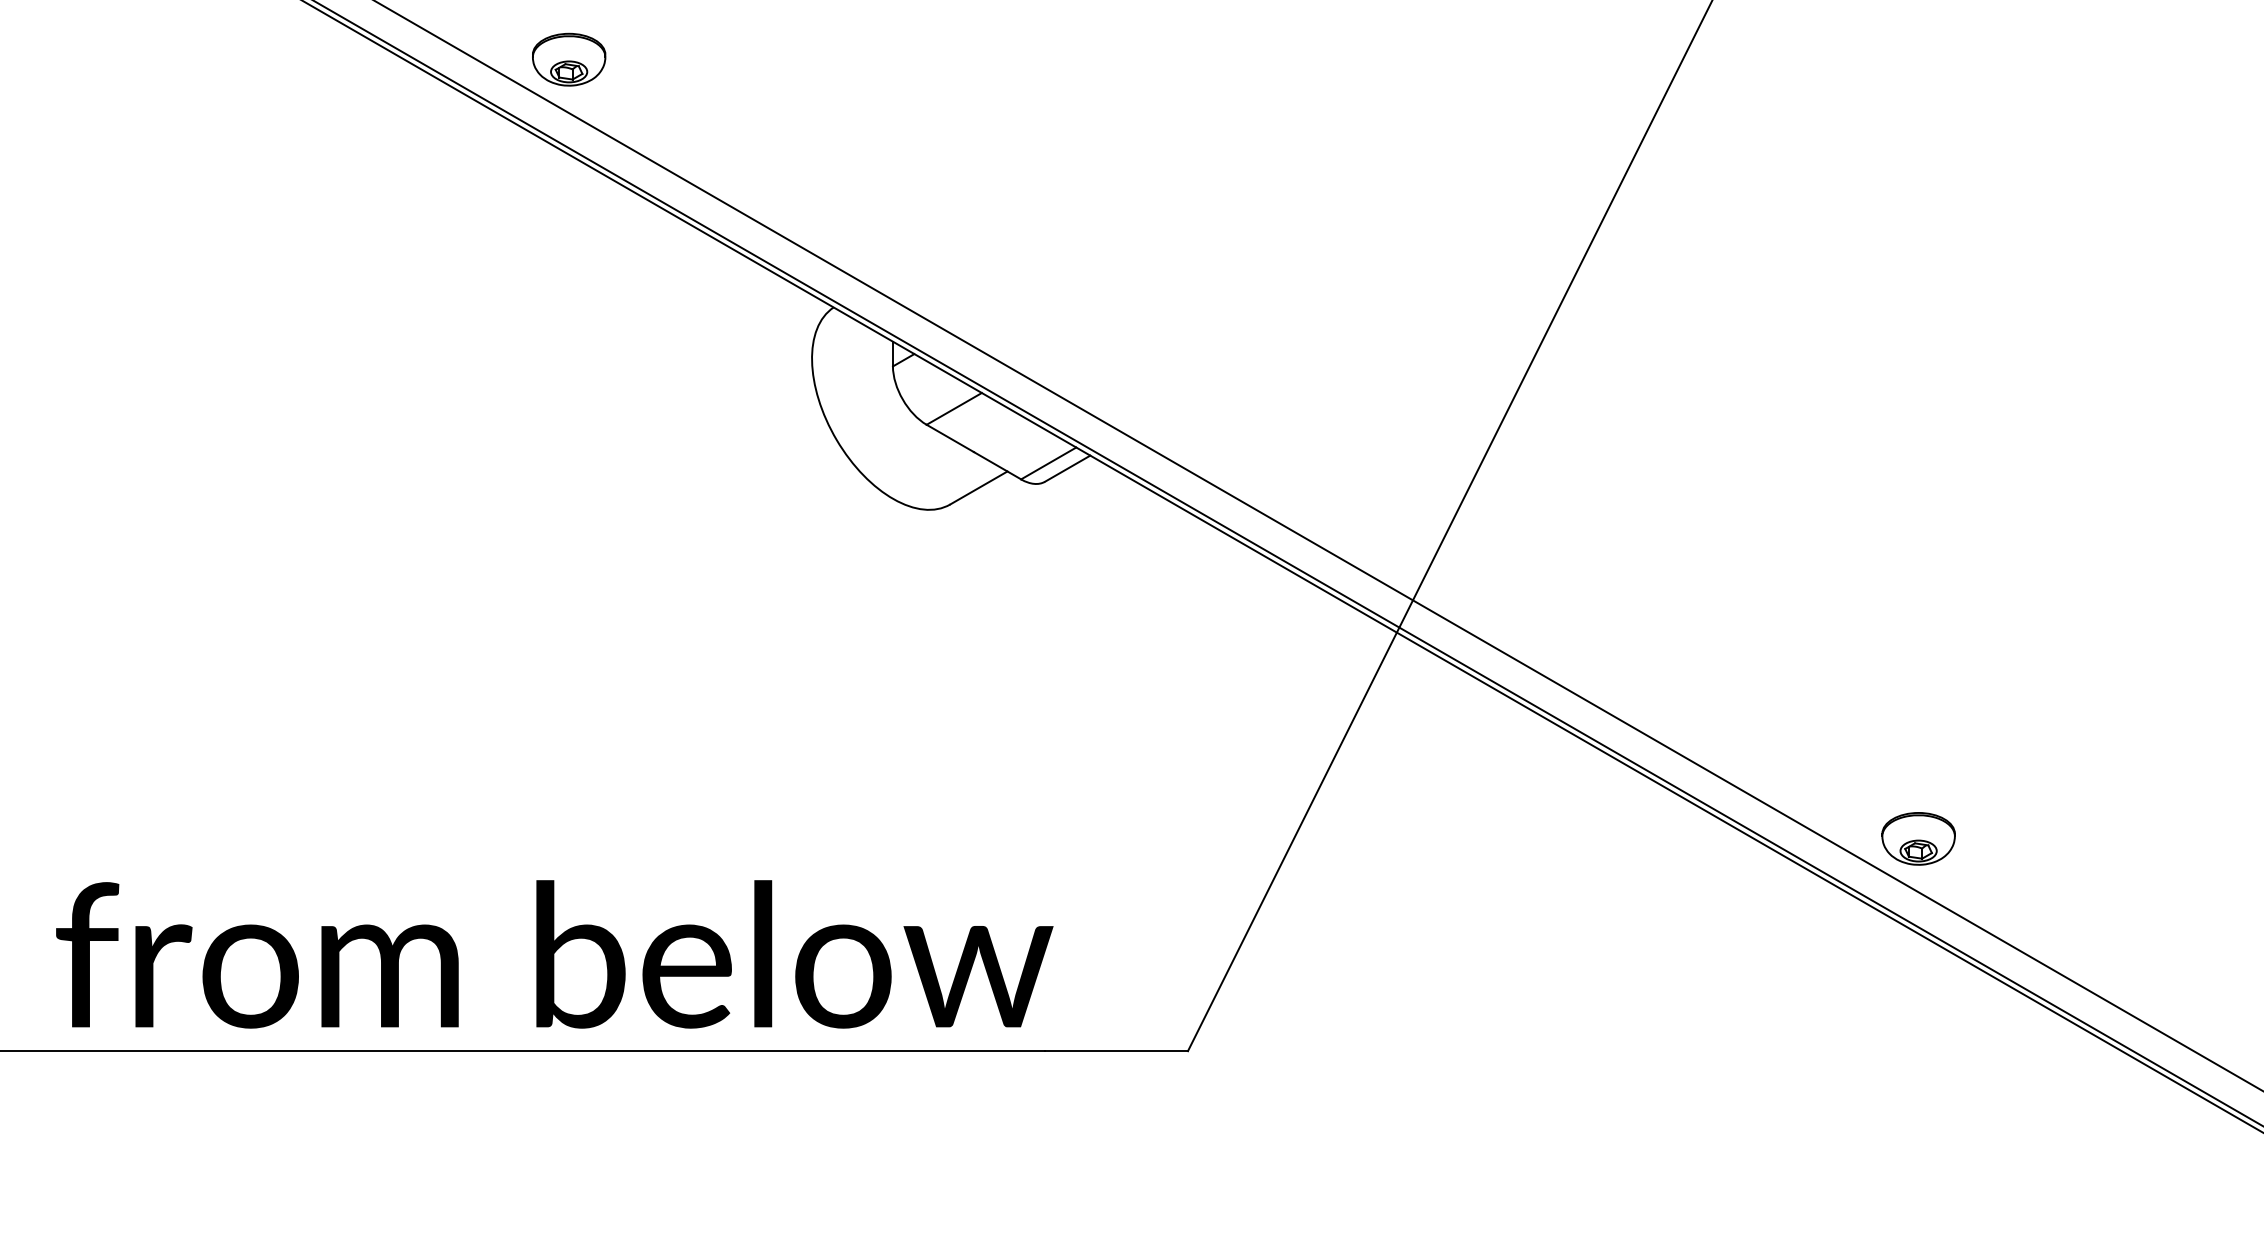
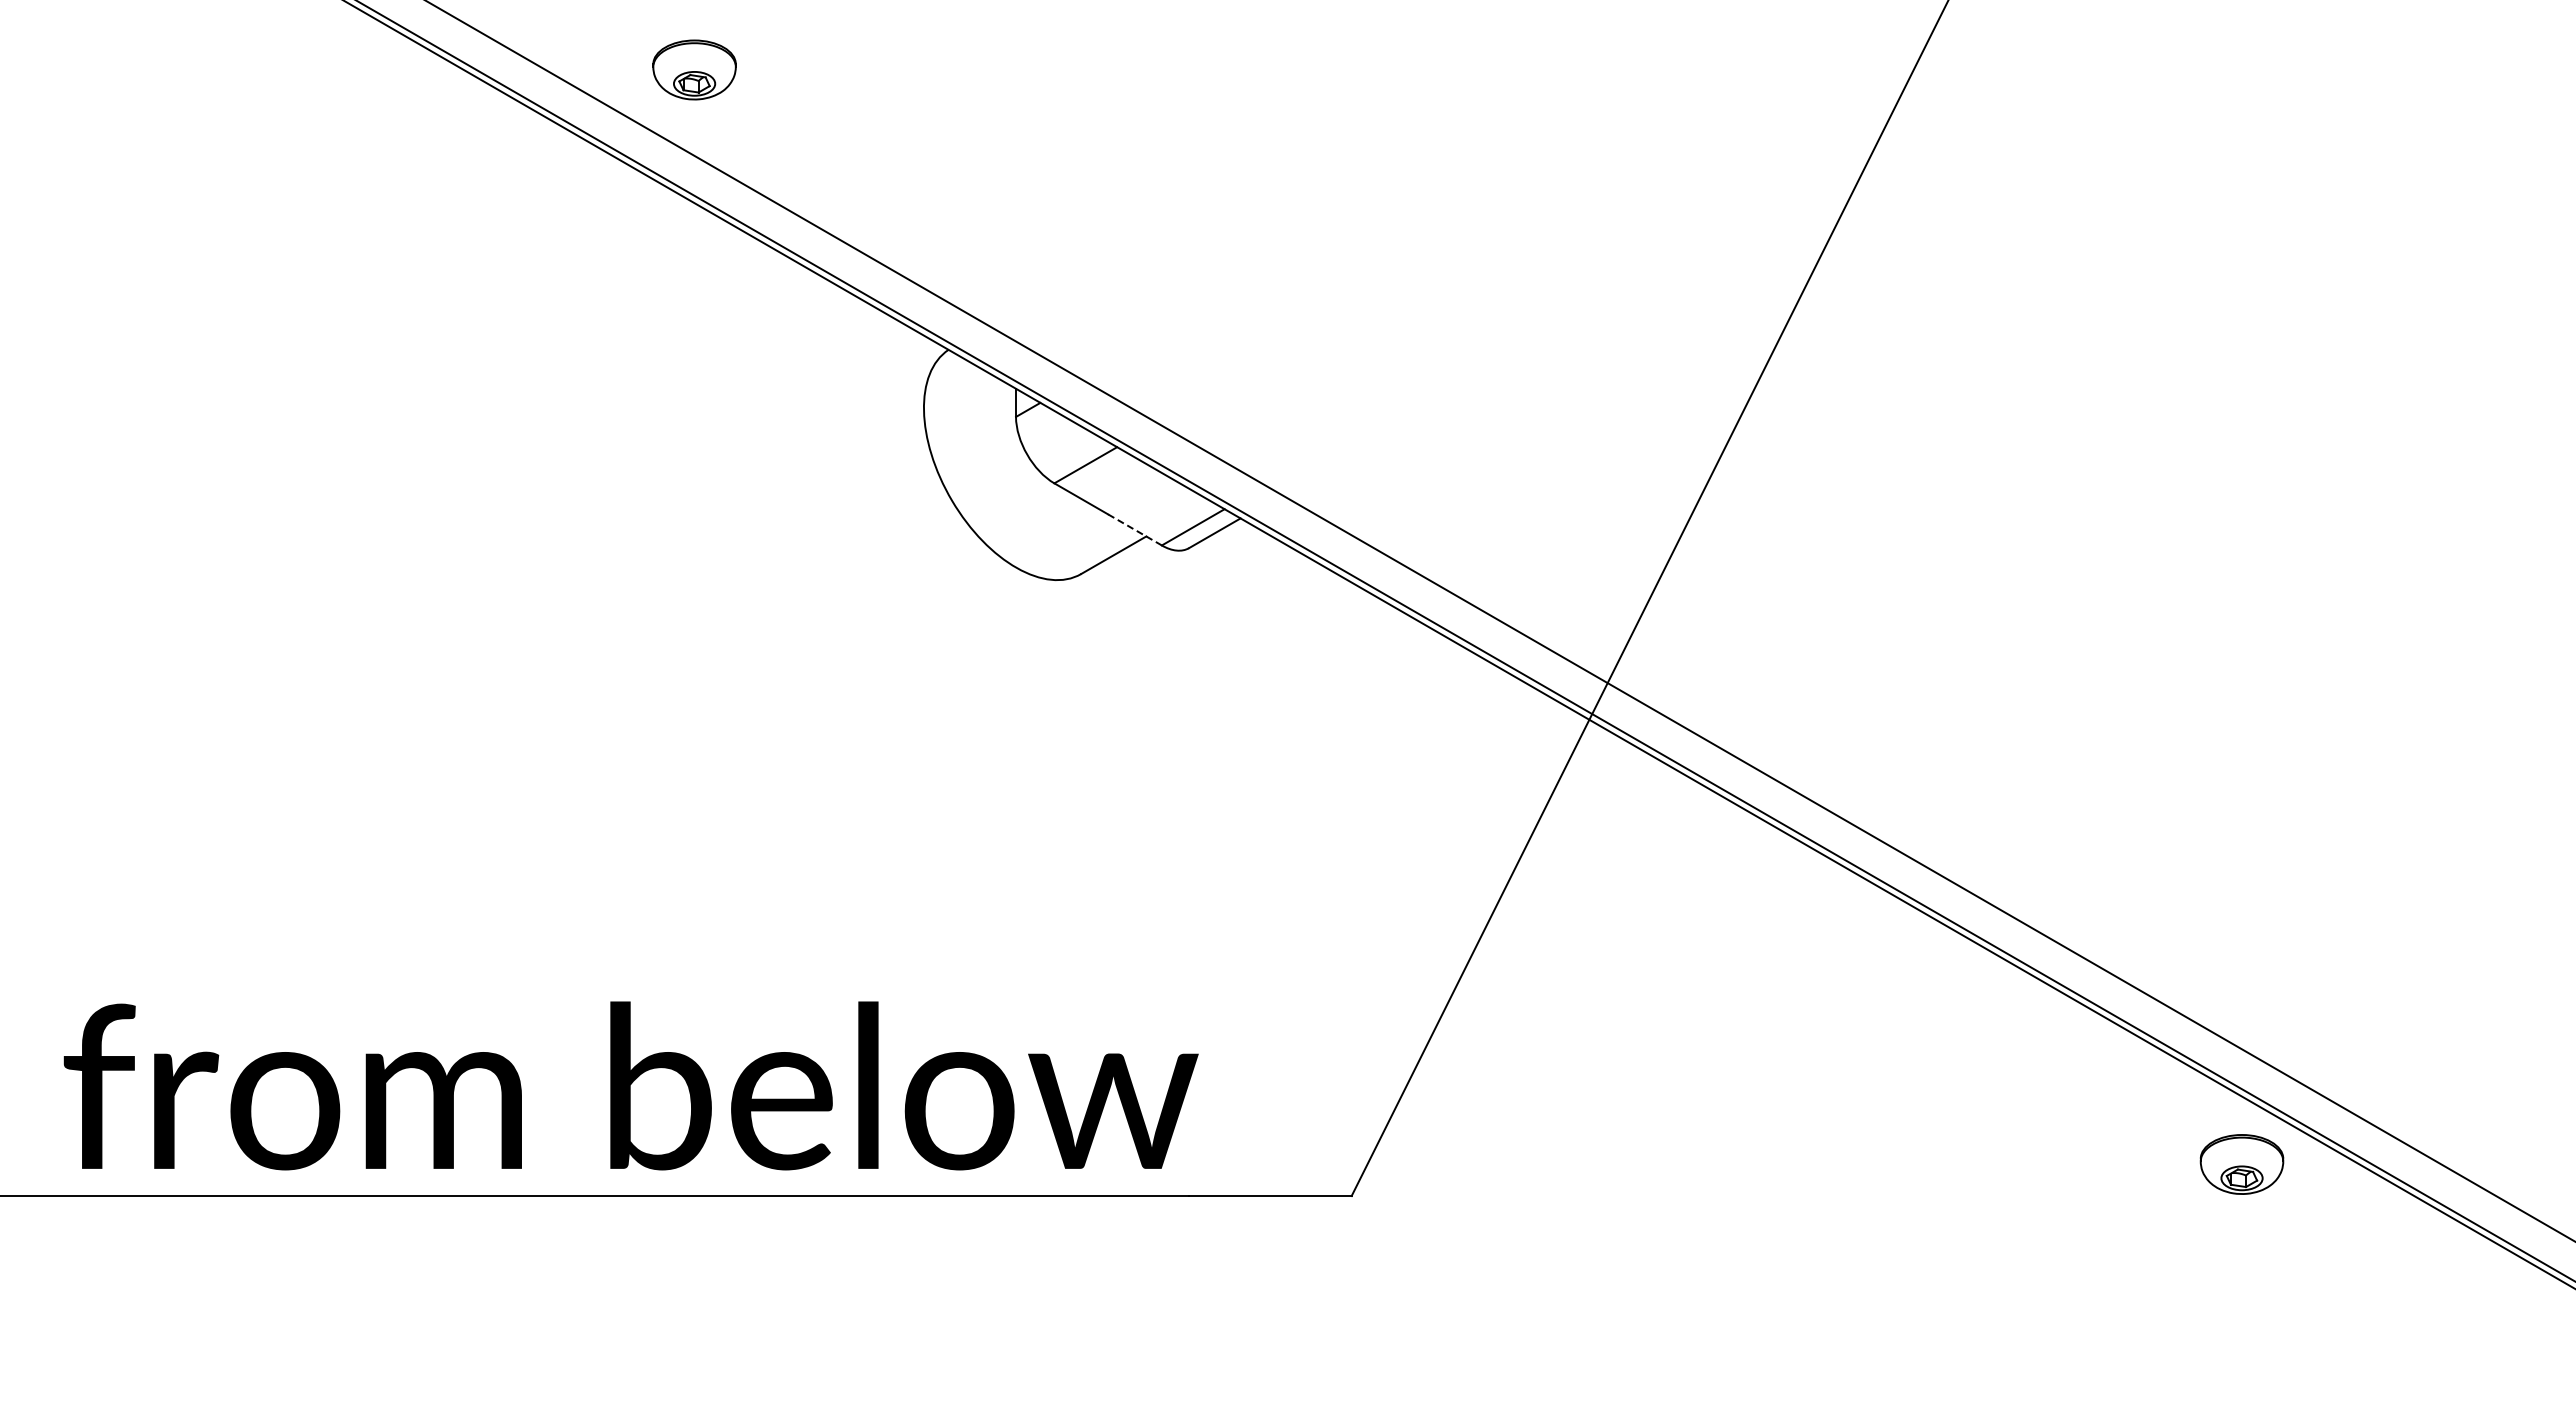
part: (569, 59) -> (694, 69), moved
line: (997, 465) -> (1134, 529), solid -> dashed
part: (1918, 838) -> (2241, 1164), moved

